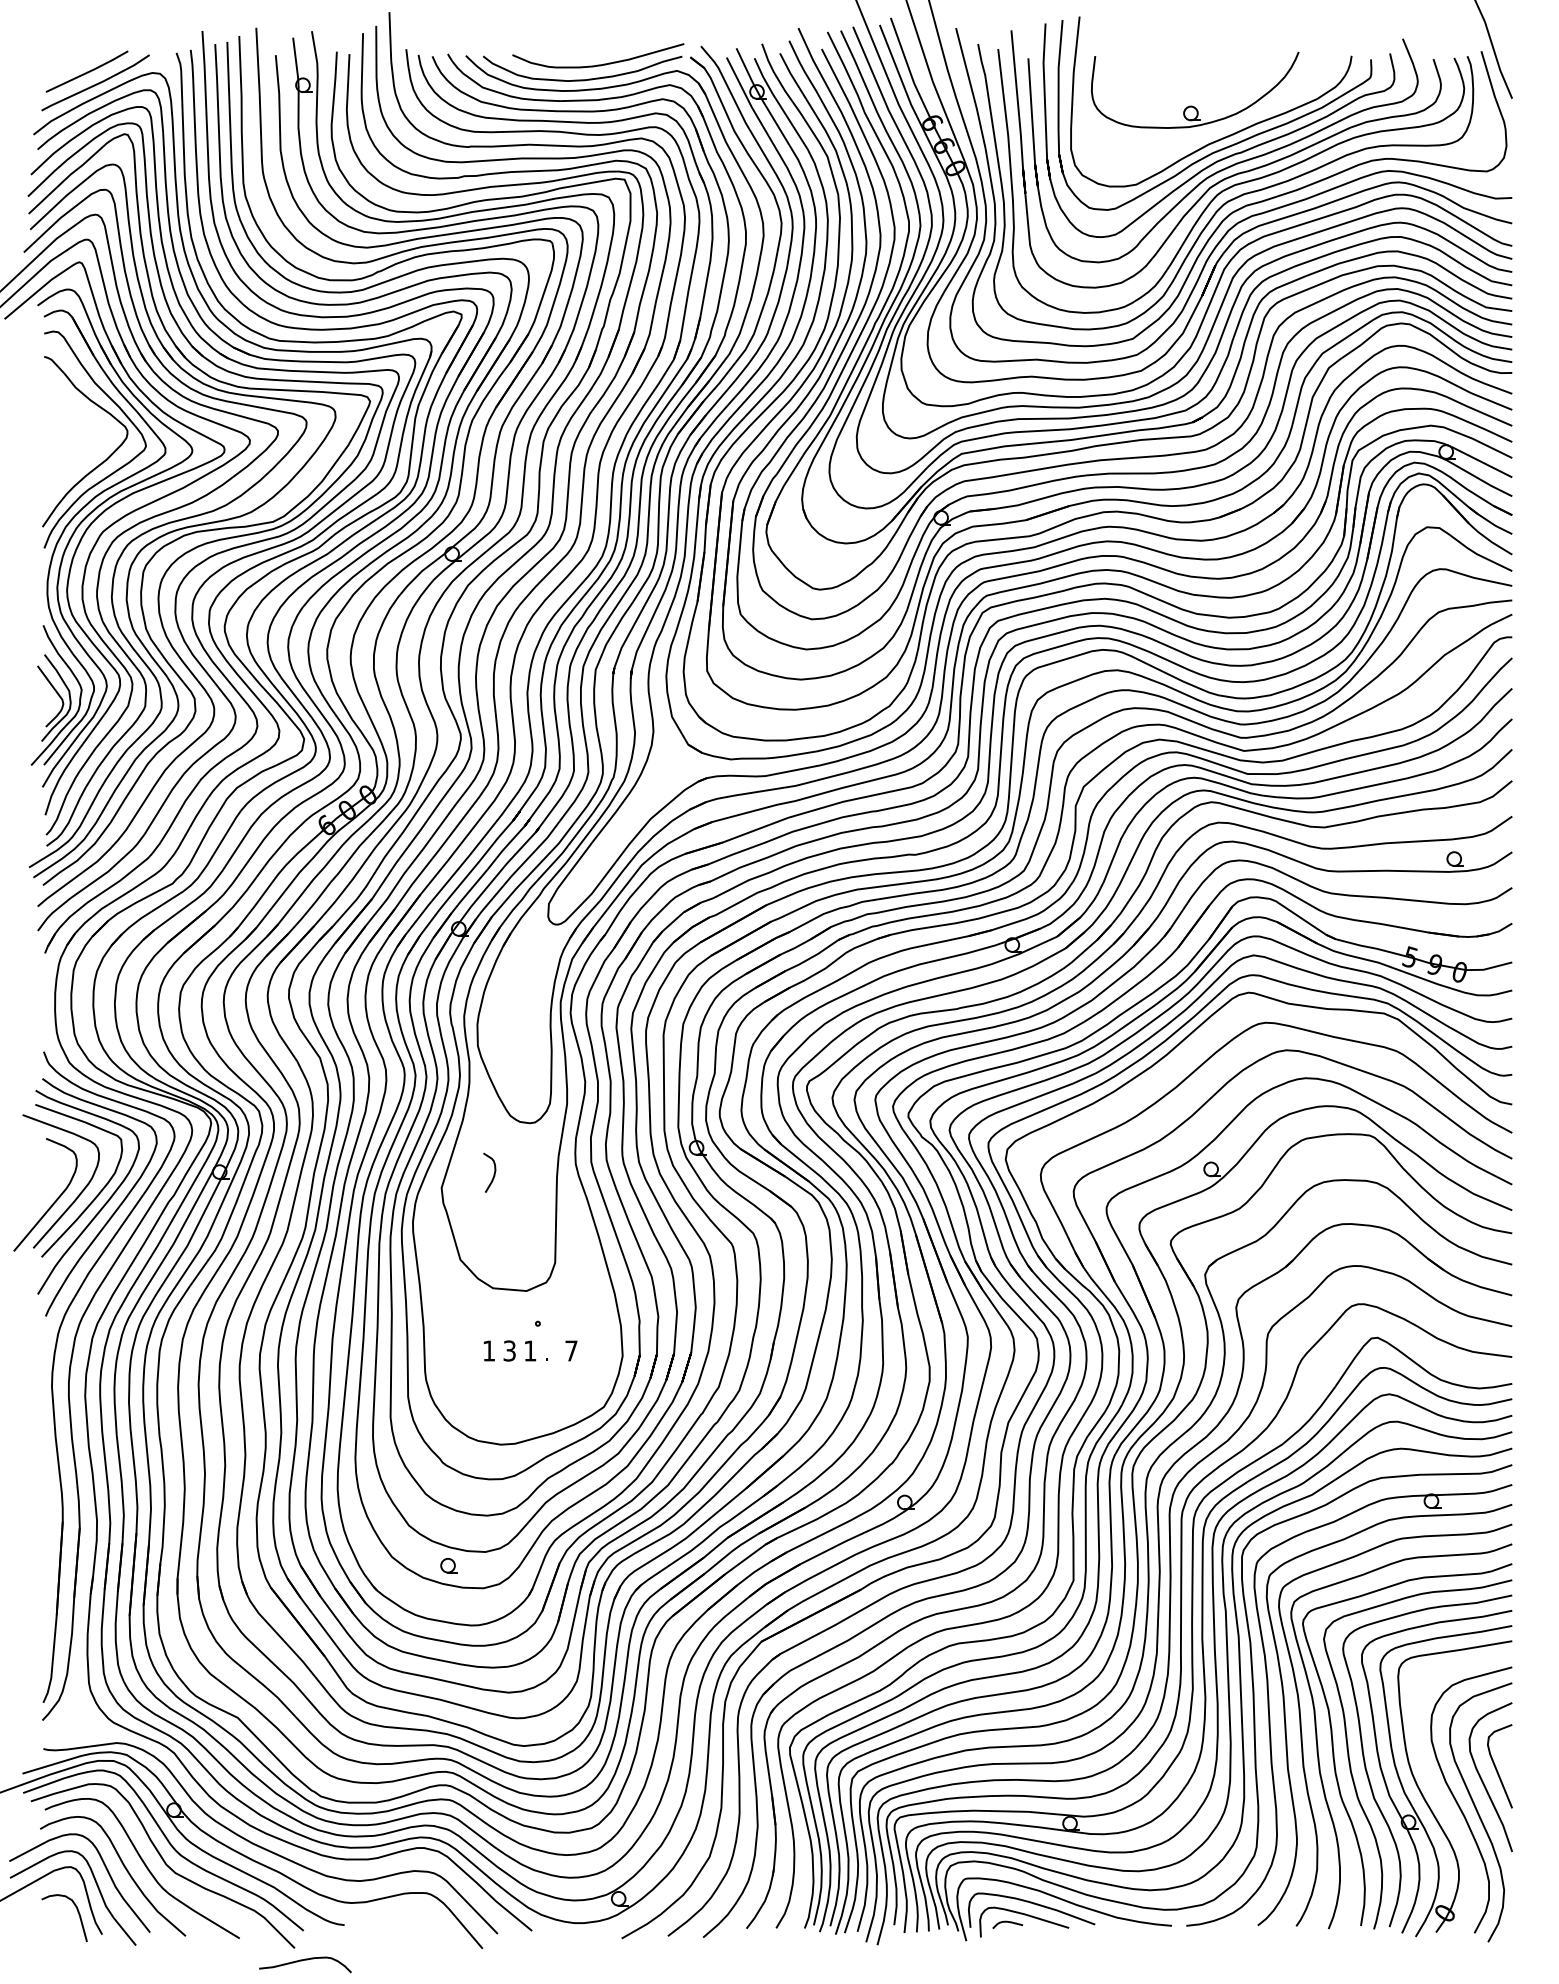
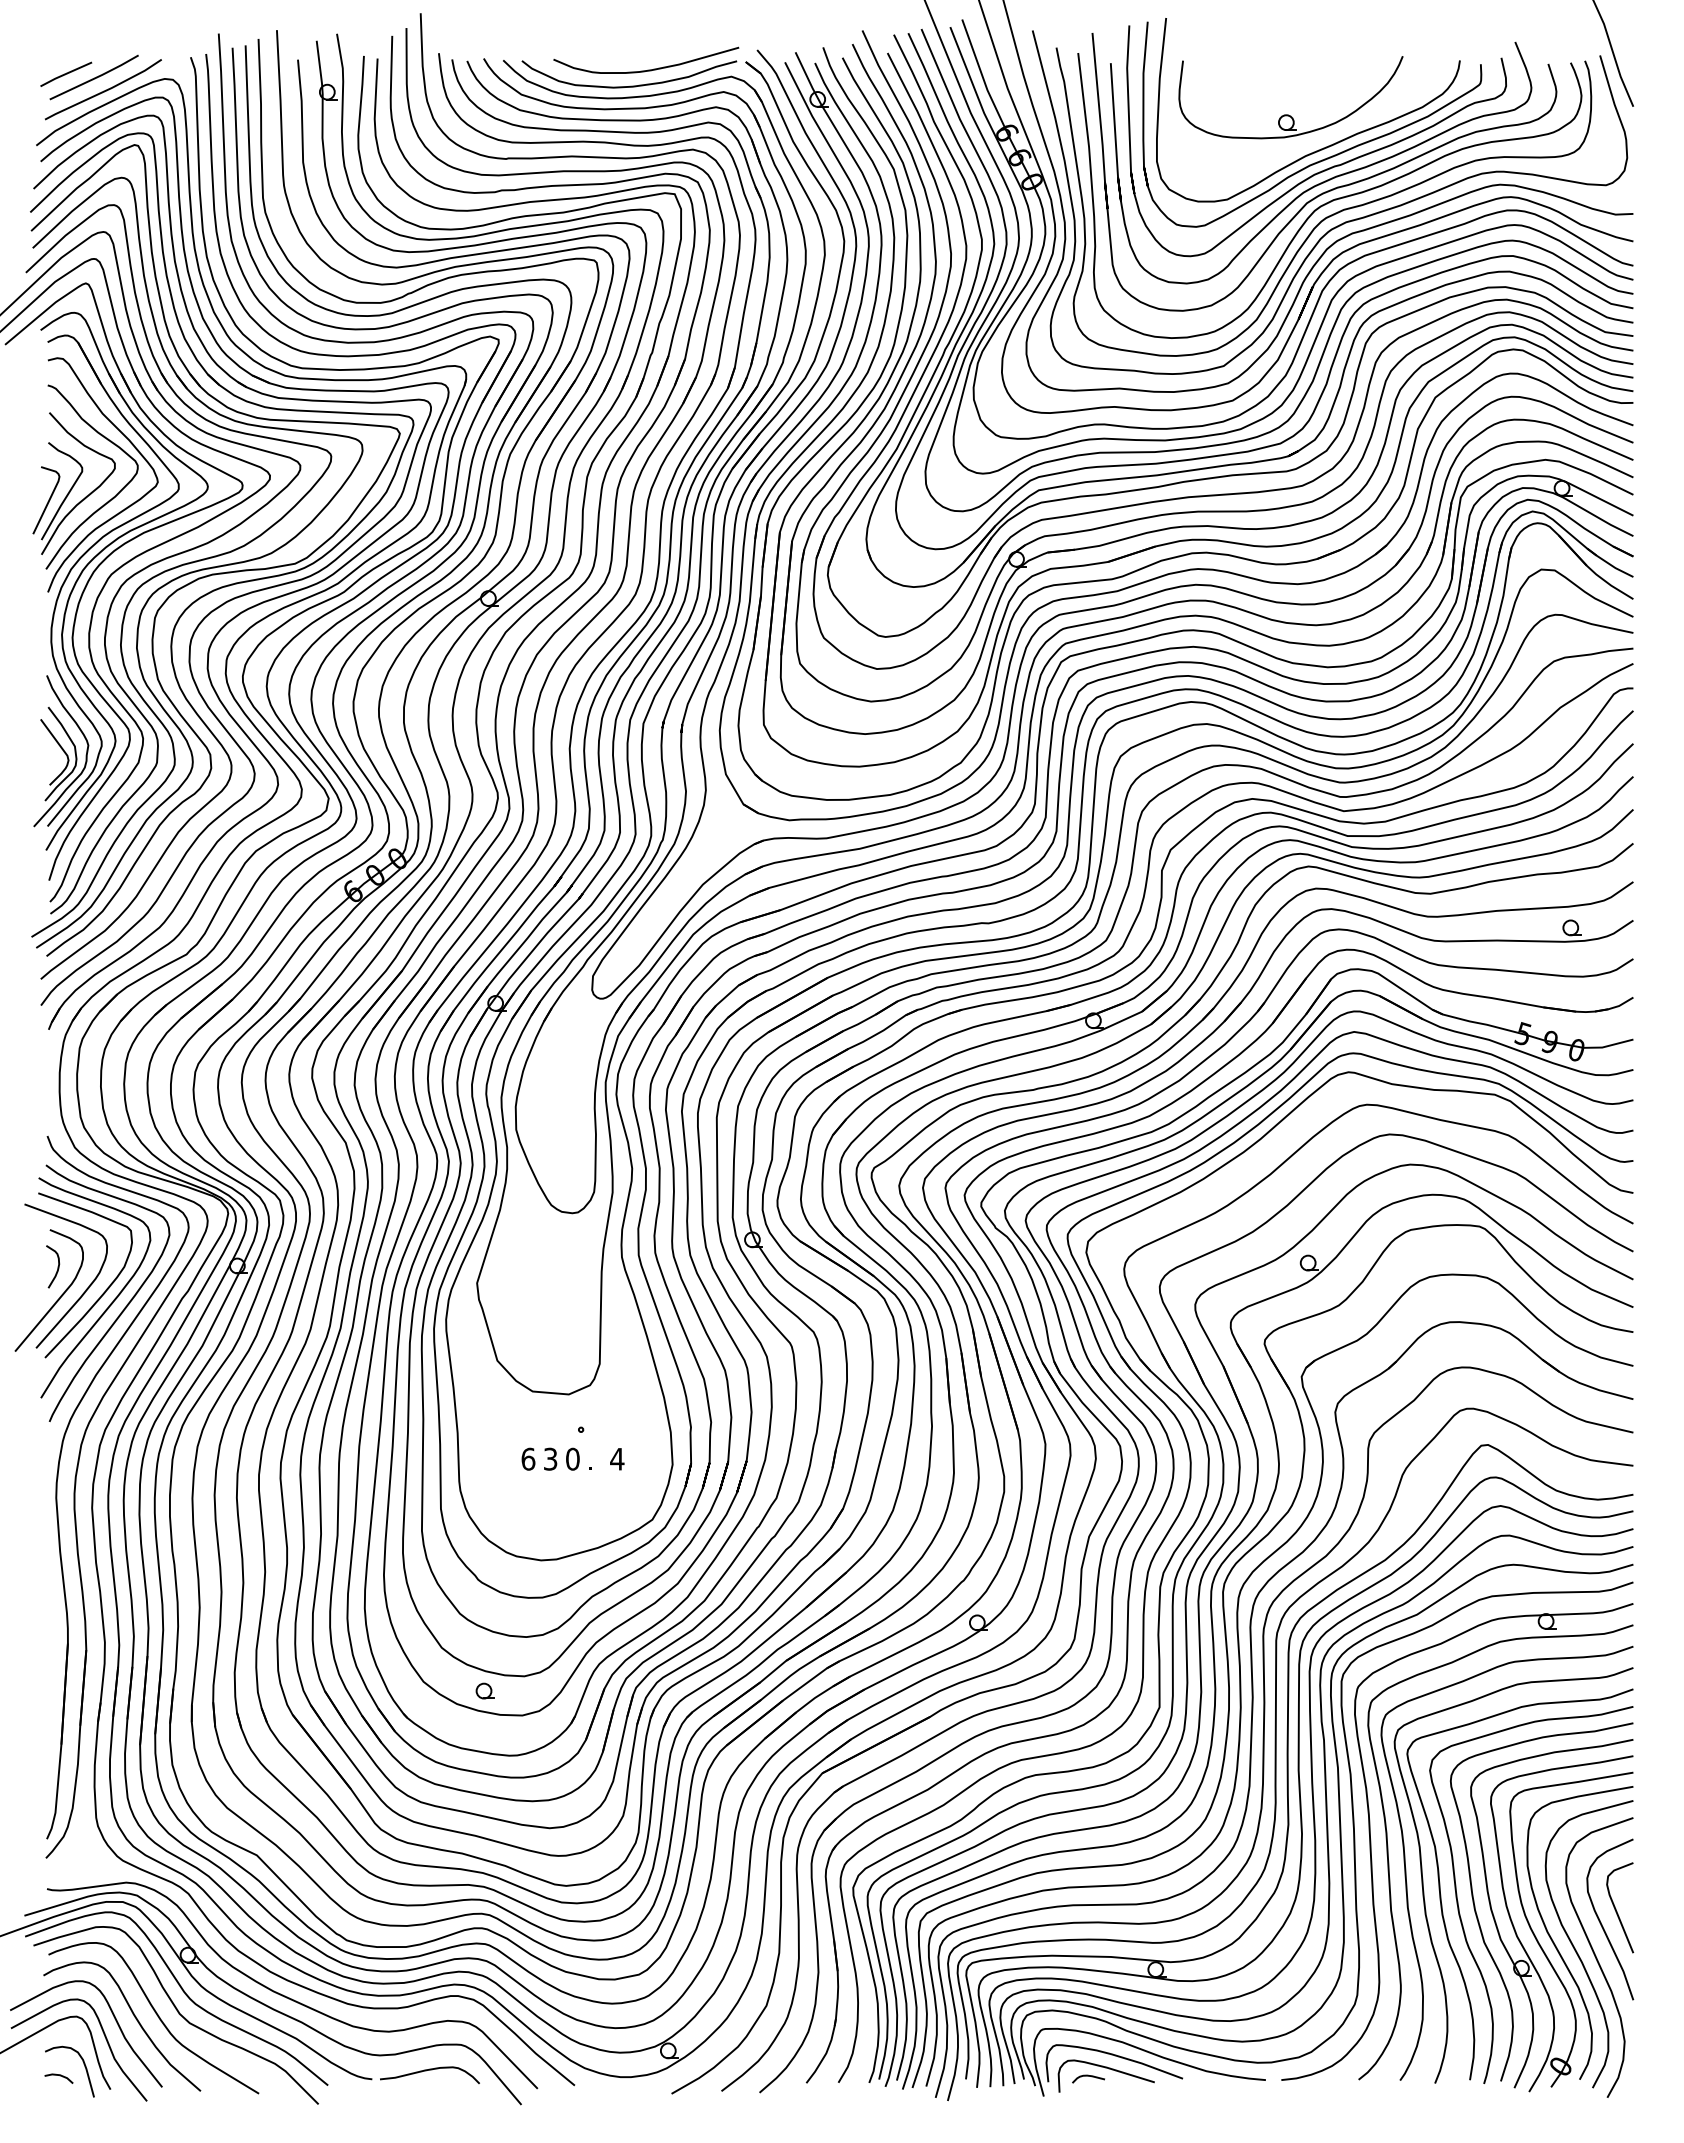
line: (61, 67) -> (66, 73), added
part: (67, 447) -> (73, 483), added
curve: (493, 1172) -> (57, 1266), moved
text: (489, 1350) -> (528, 1458), 1 -> 6
text: (529, 1350) -> (572, 1458), 1 -> 0
text: (571, 1351) -> (617, 1459), 7 -> 4
curve: (1441, 1801) -> (1556, 1945), added
line: (54, 1922) -> (59, 2076), added
curve: (304, 1960) -> (429, 2070), moved

